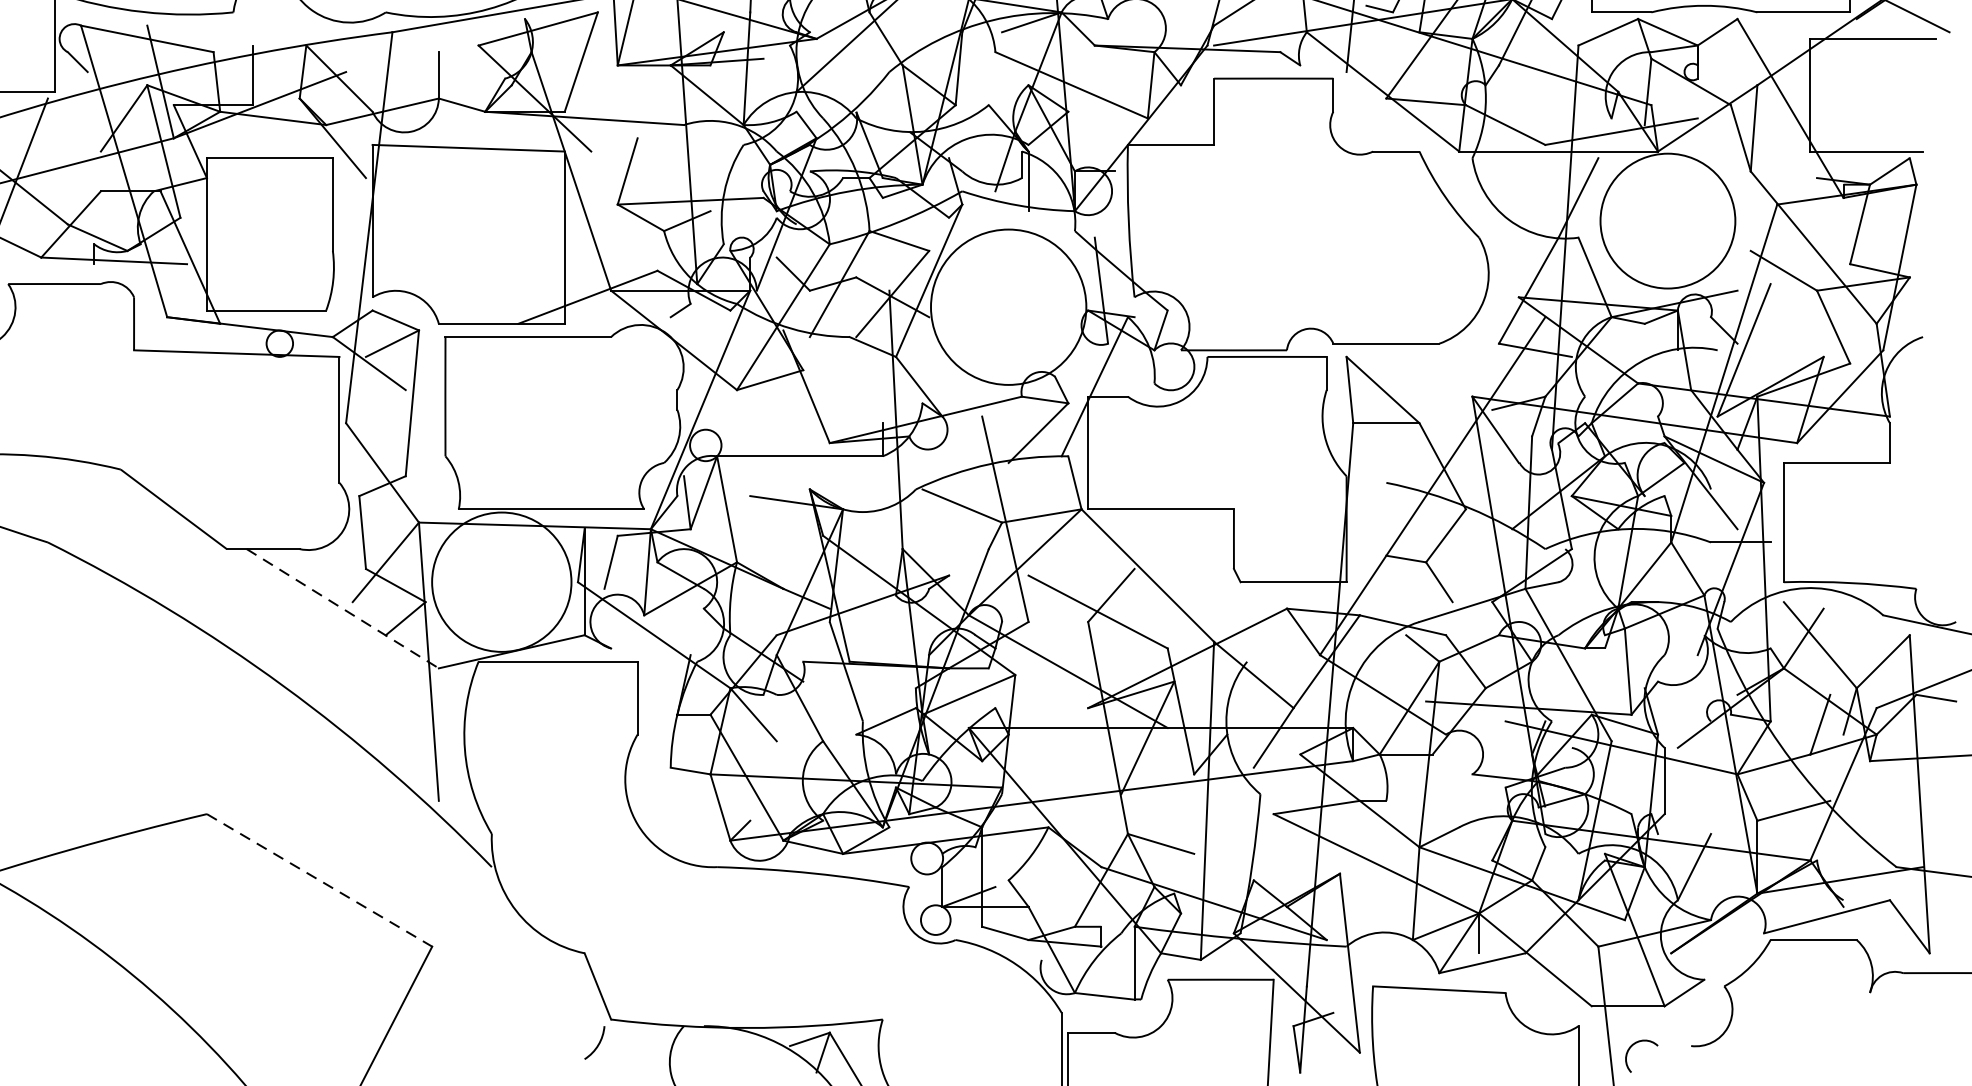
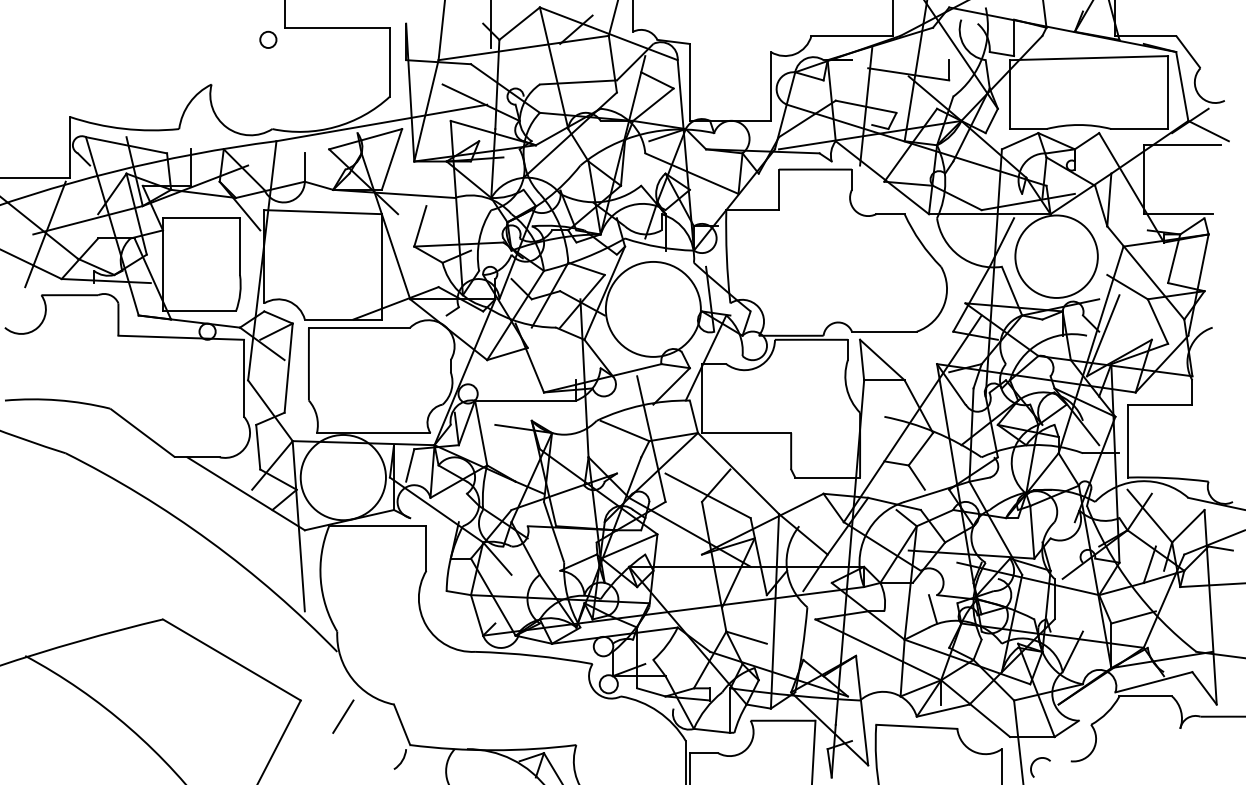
line: (343, 609) -> (246, 494), dashed -> solid
line: (1464, 797) -> (932, 609), added
line: (318, 879) -> (231, 659), dashed -> solid
line: (502, 972) -> (343, 716), added

